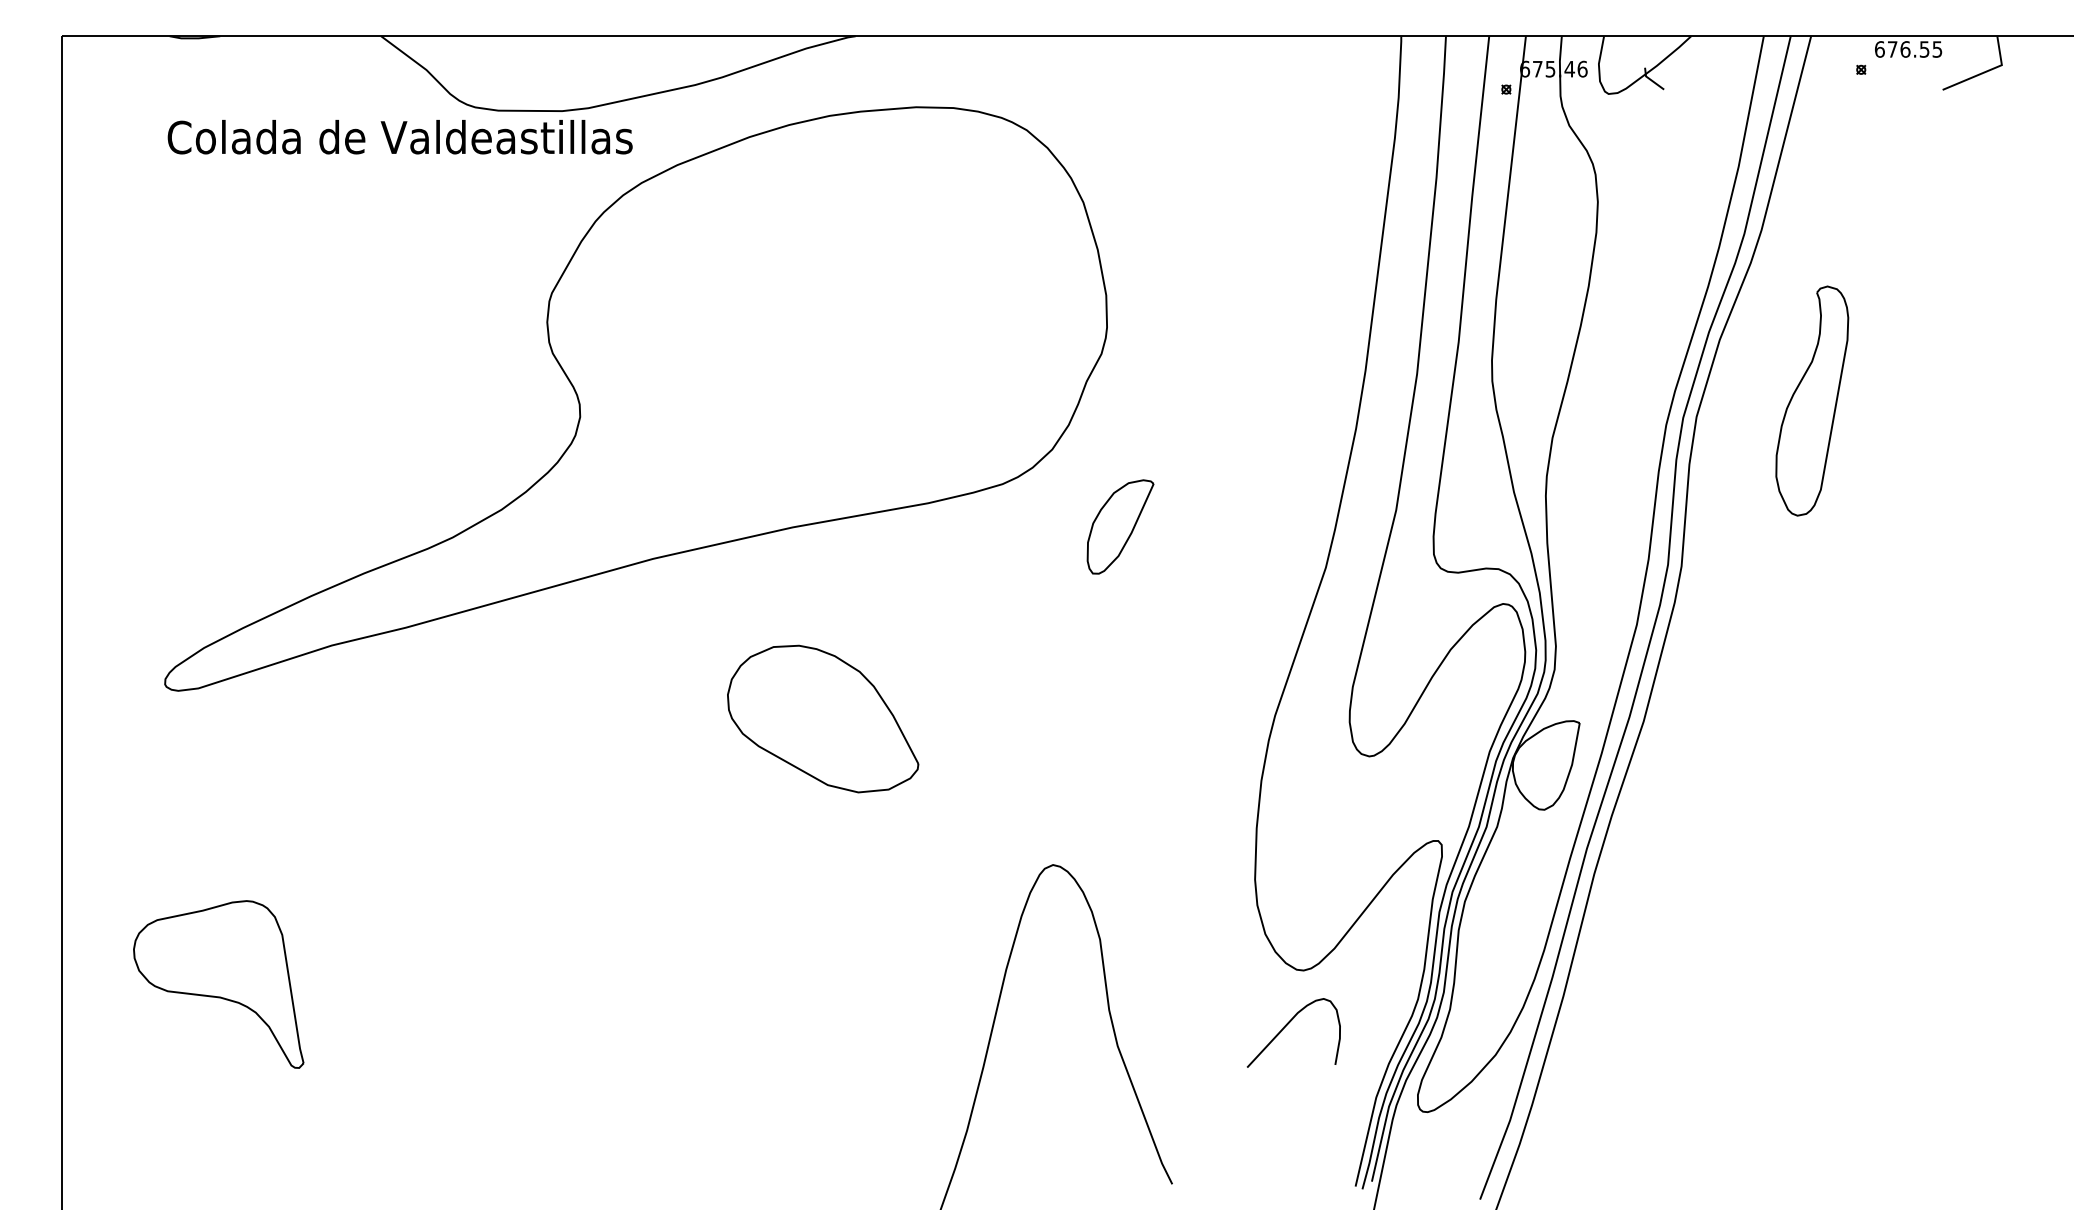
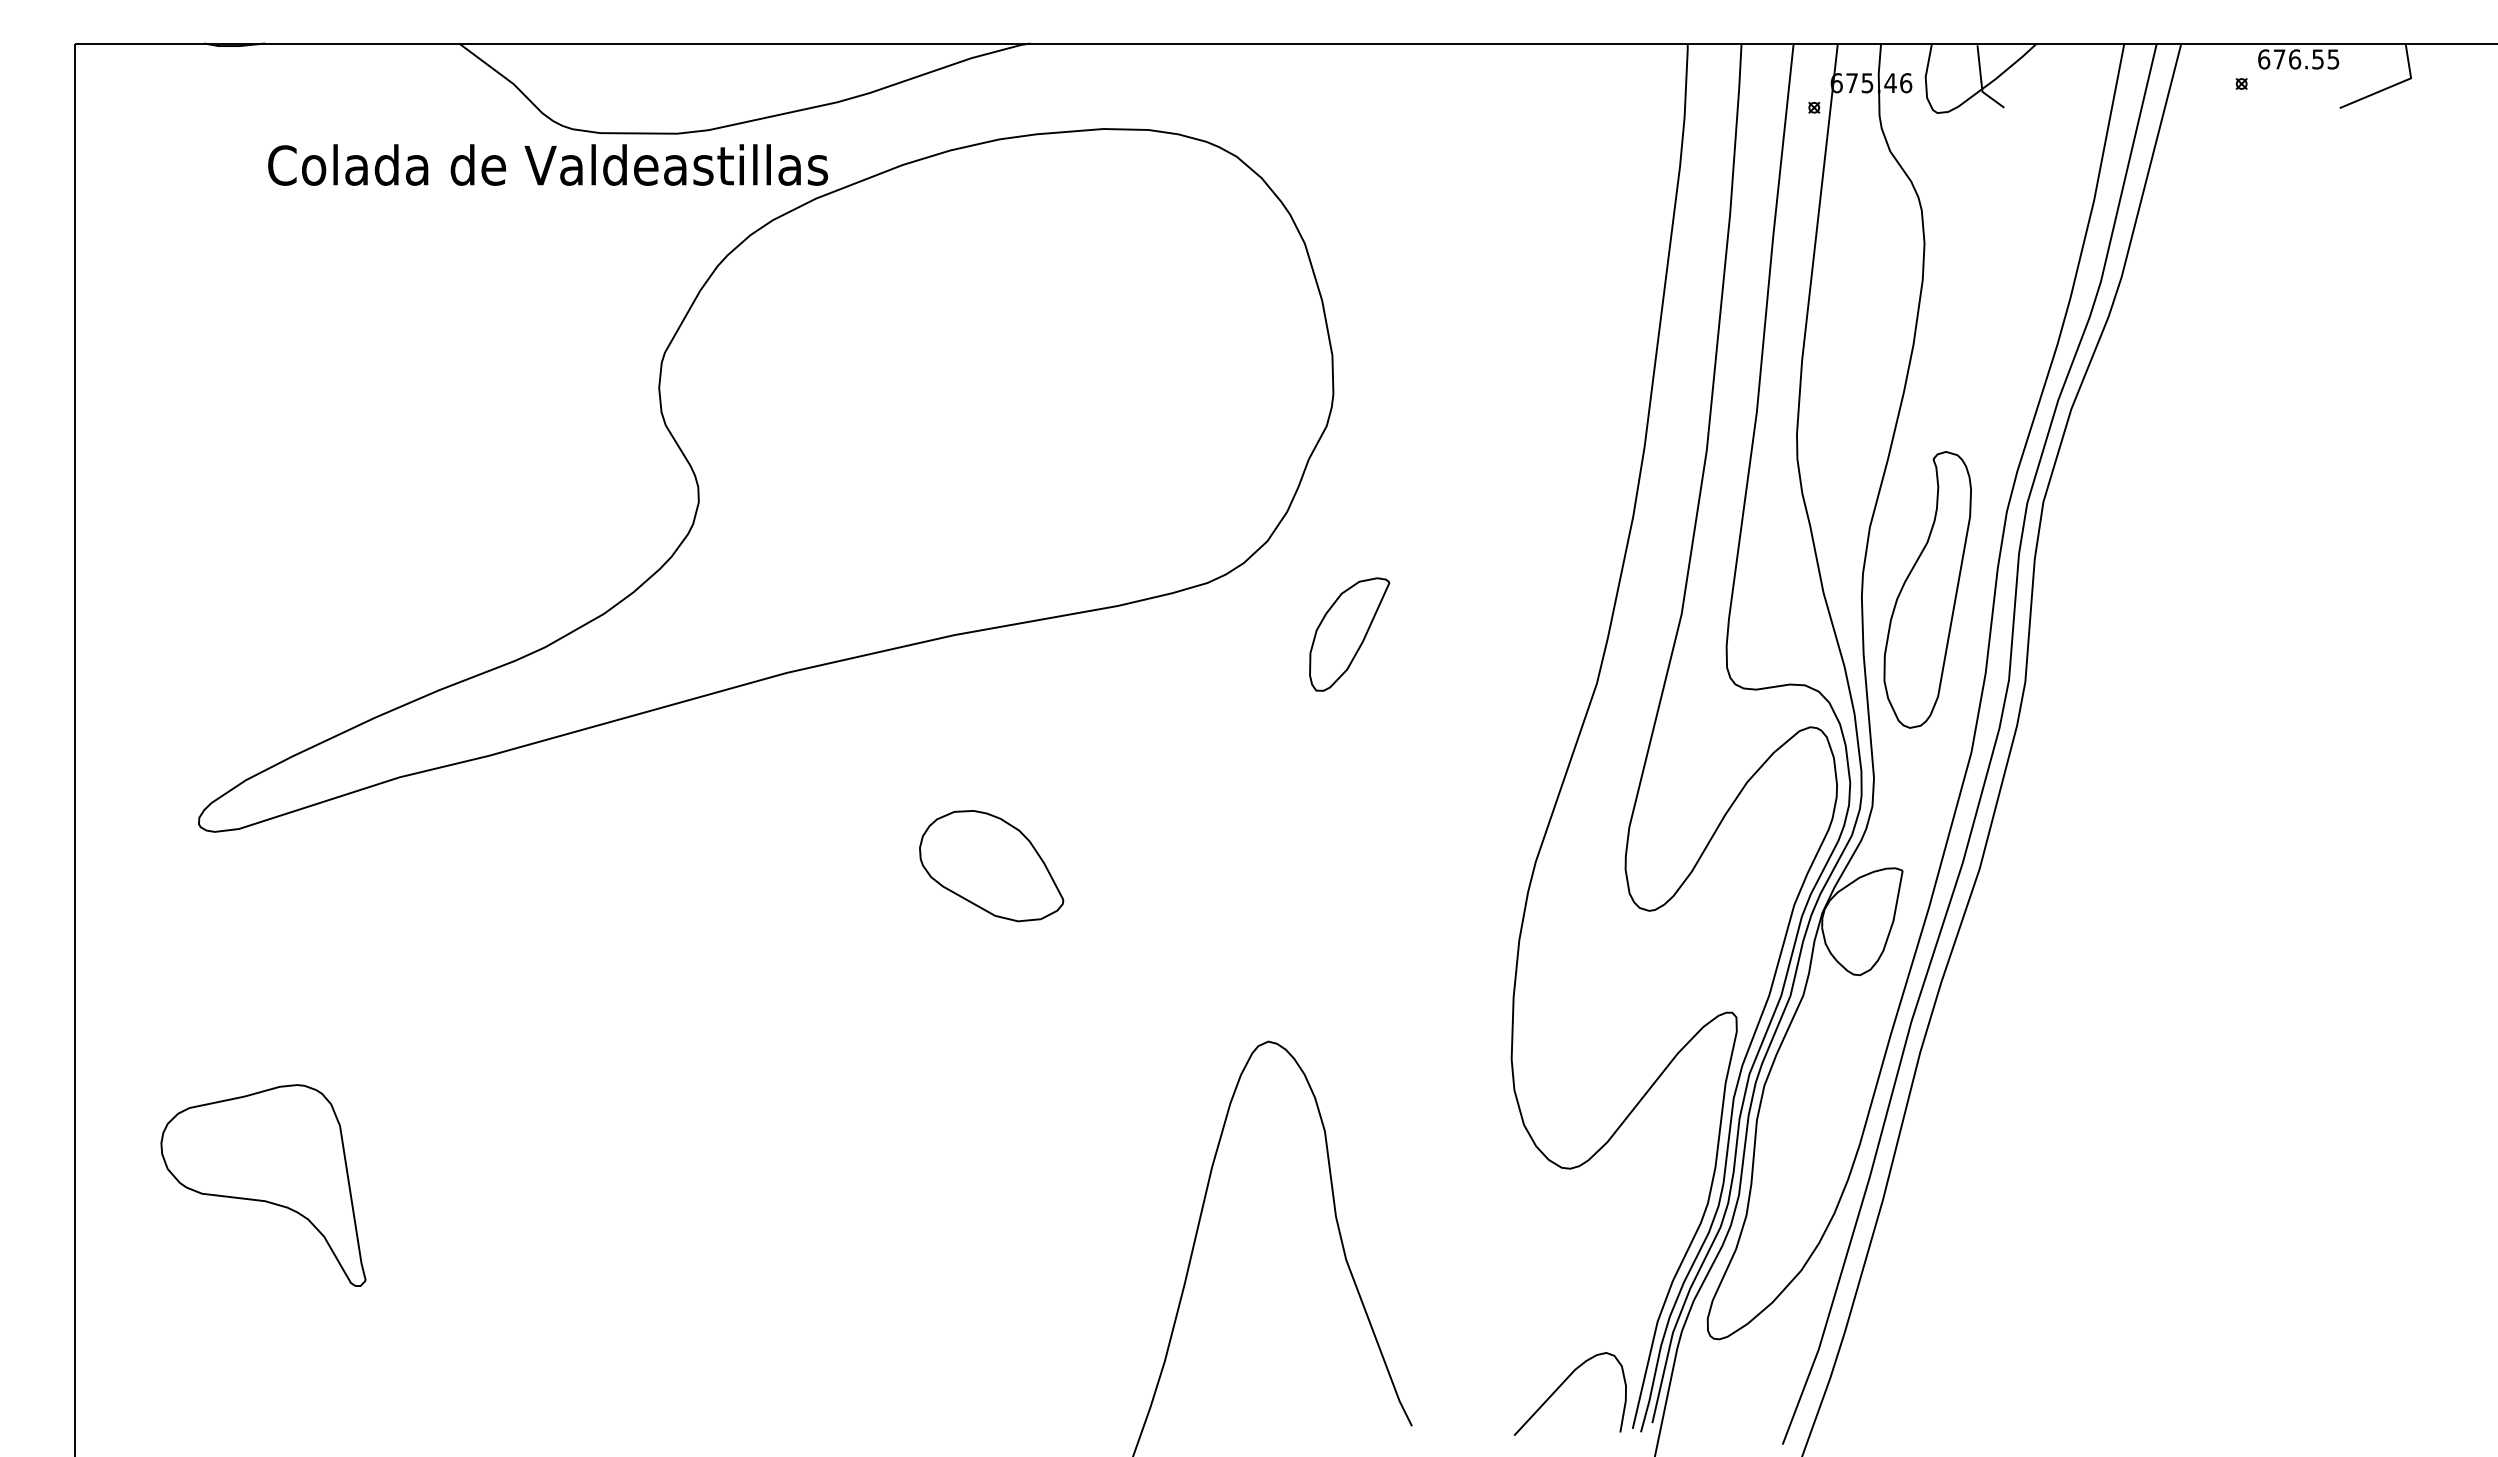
line: (1643, 52) -> (1979, 63), added
text: (400, 136) -> (548, 164), moved
part: (1812, 400) -> (1927, 589), moved
part: (823, 719) -> (991, 866), size x0.62
curve: (1285, 1027) -> (1560, 1387), moved

